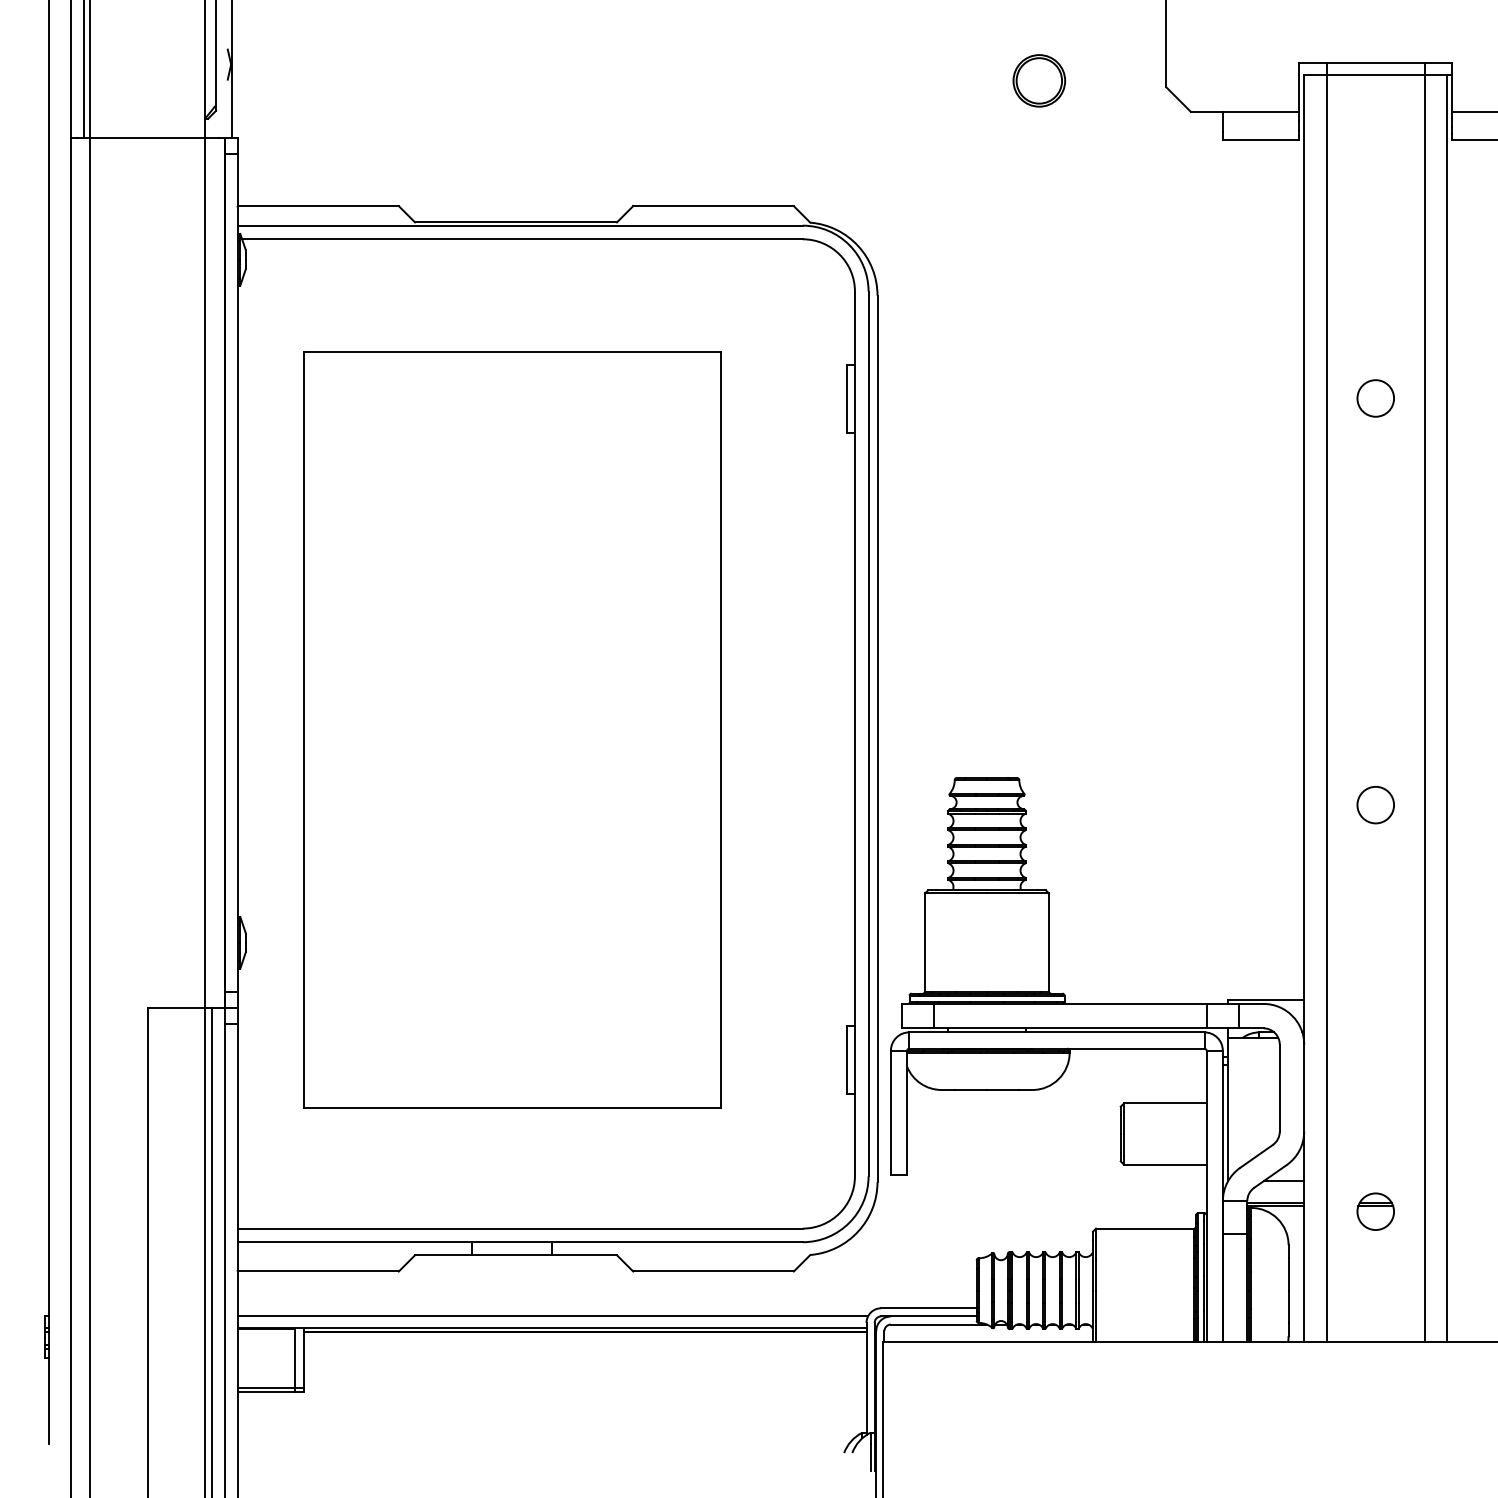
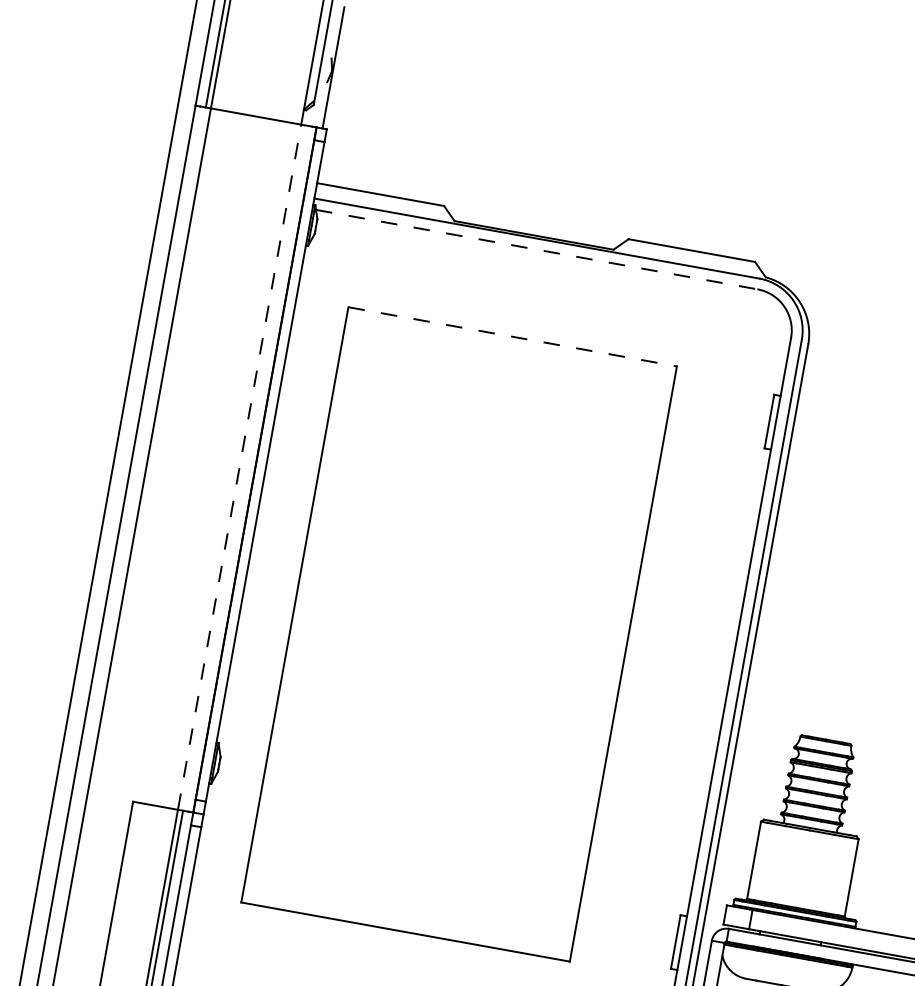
line: (522, 239) -> (536, 249), solid -> dashed
line: (512, 351) -> (512, 336), solid -> dashed
line: (205, 572) -> (239, 467), solid -> dashed

